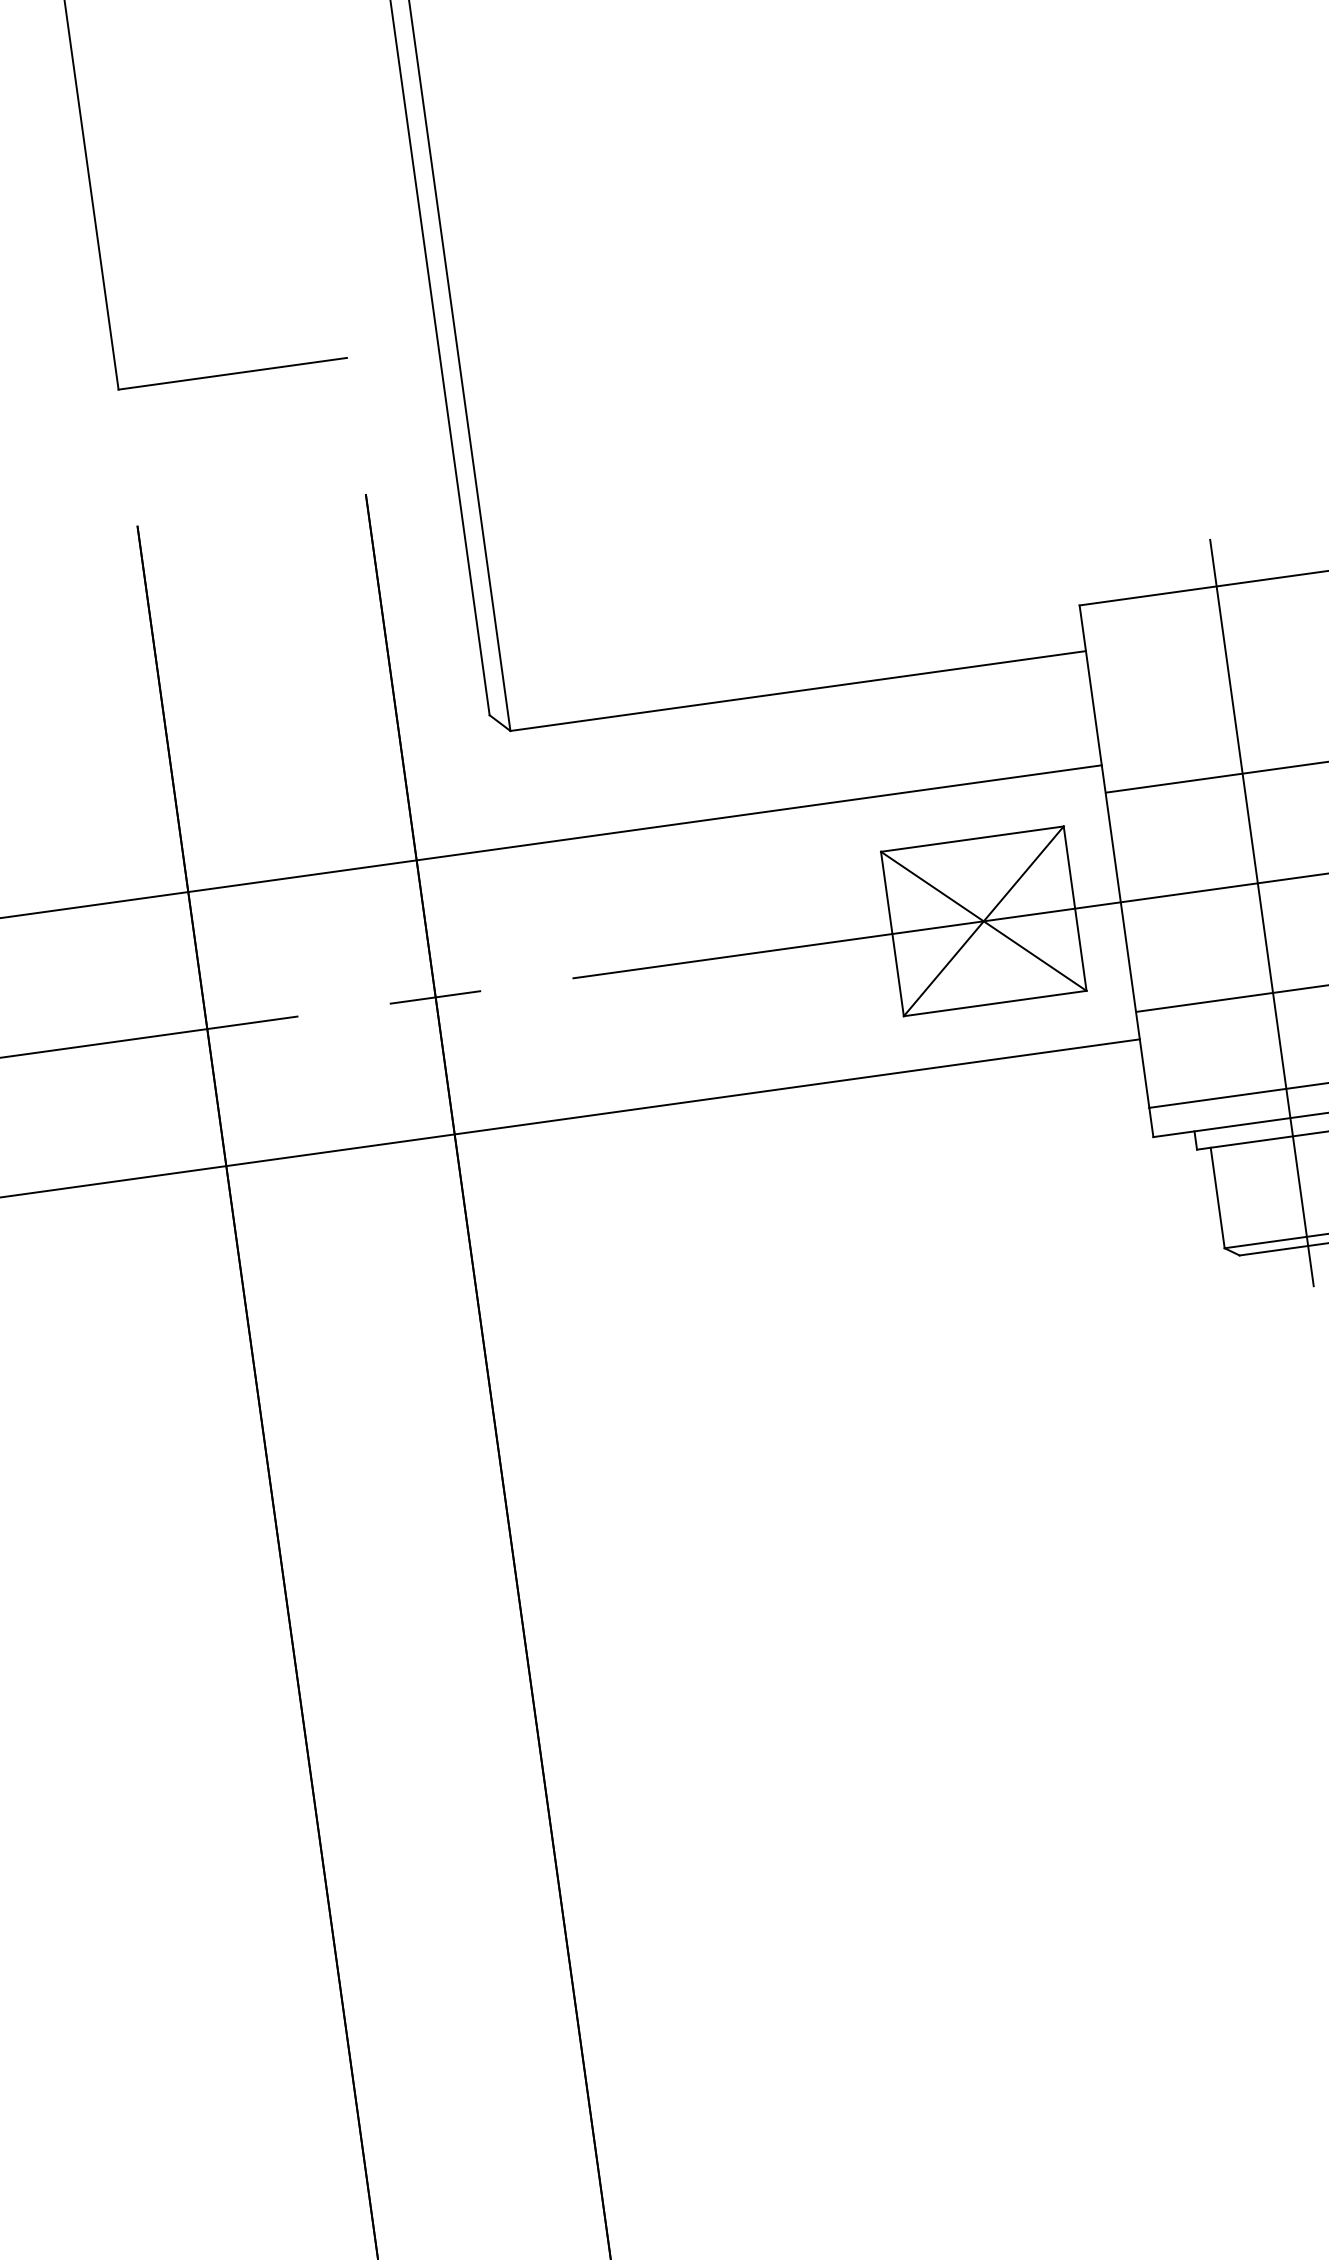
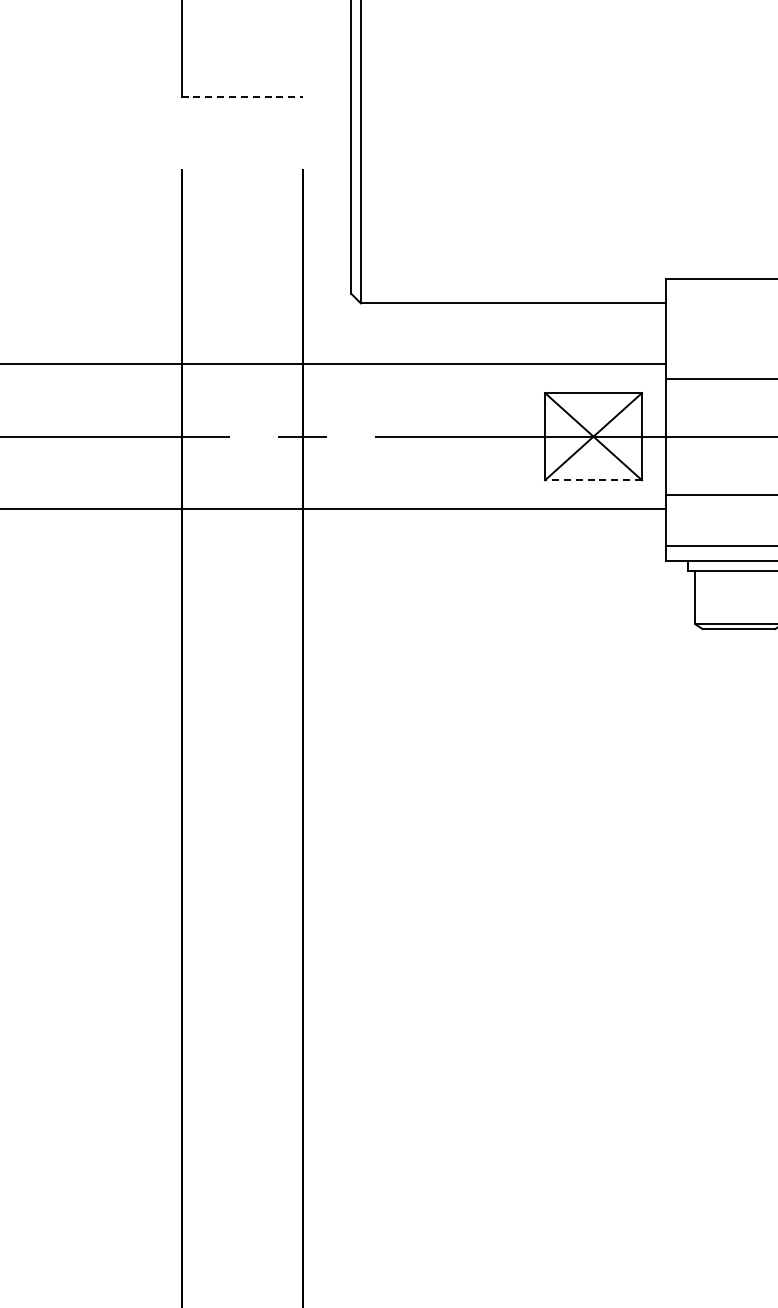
line: (233, 373) -> (242, 97), solid -> dashed
line: (1260, 911) -> (738, 451), removed
line: (995, 1003) -> (593, 480), solid -> dashed

